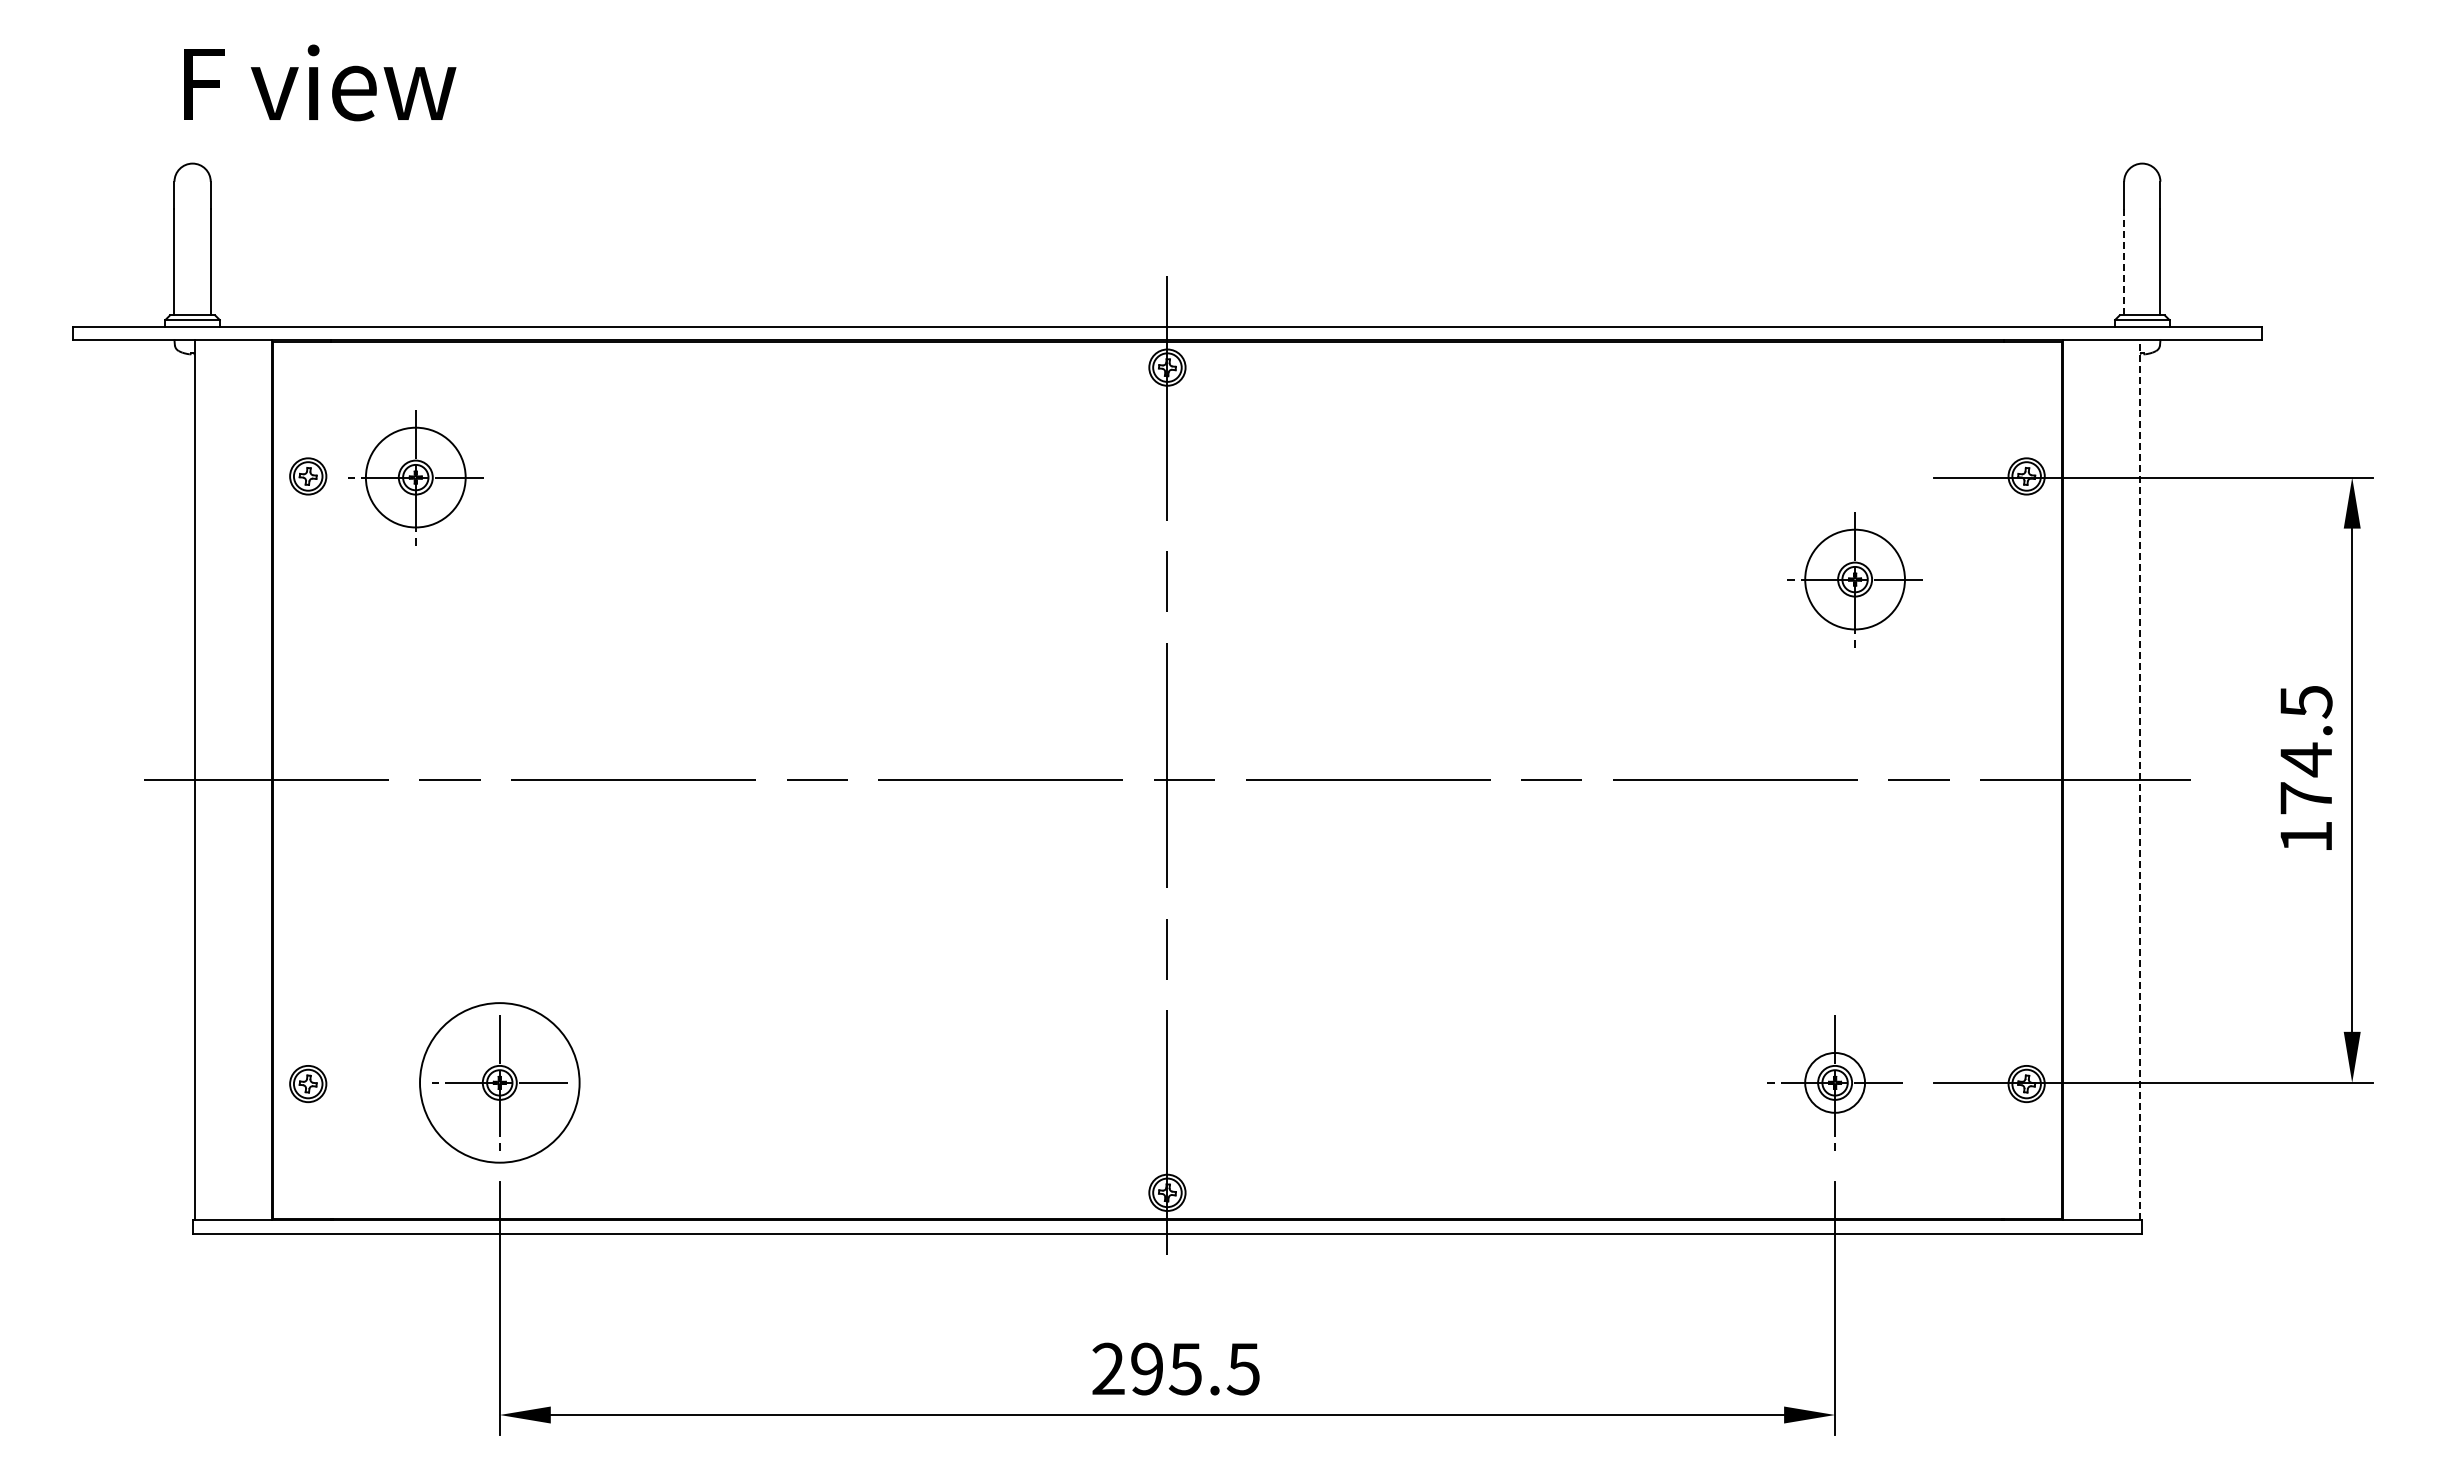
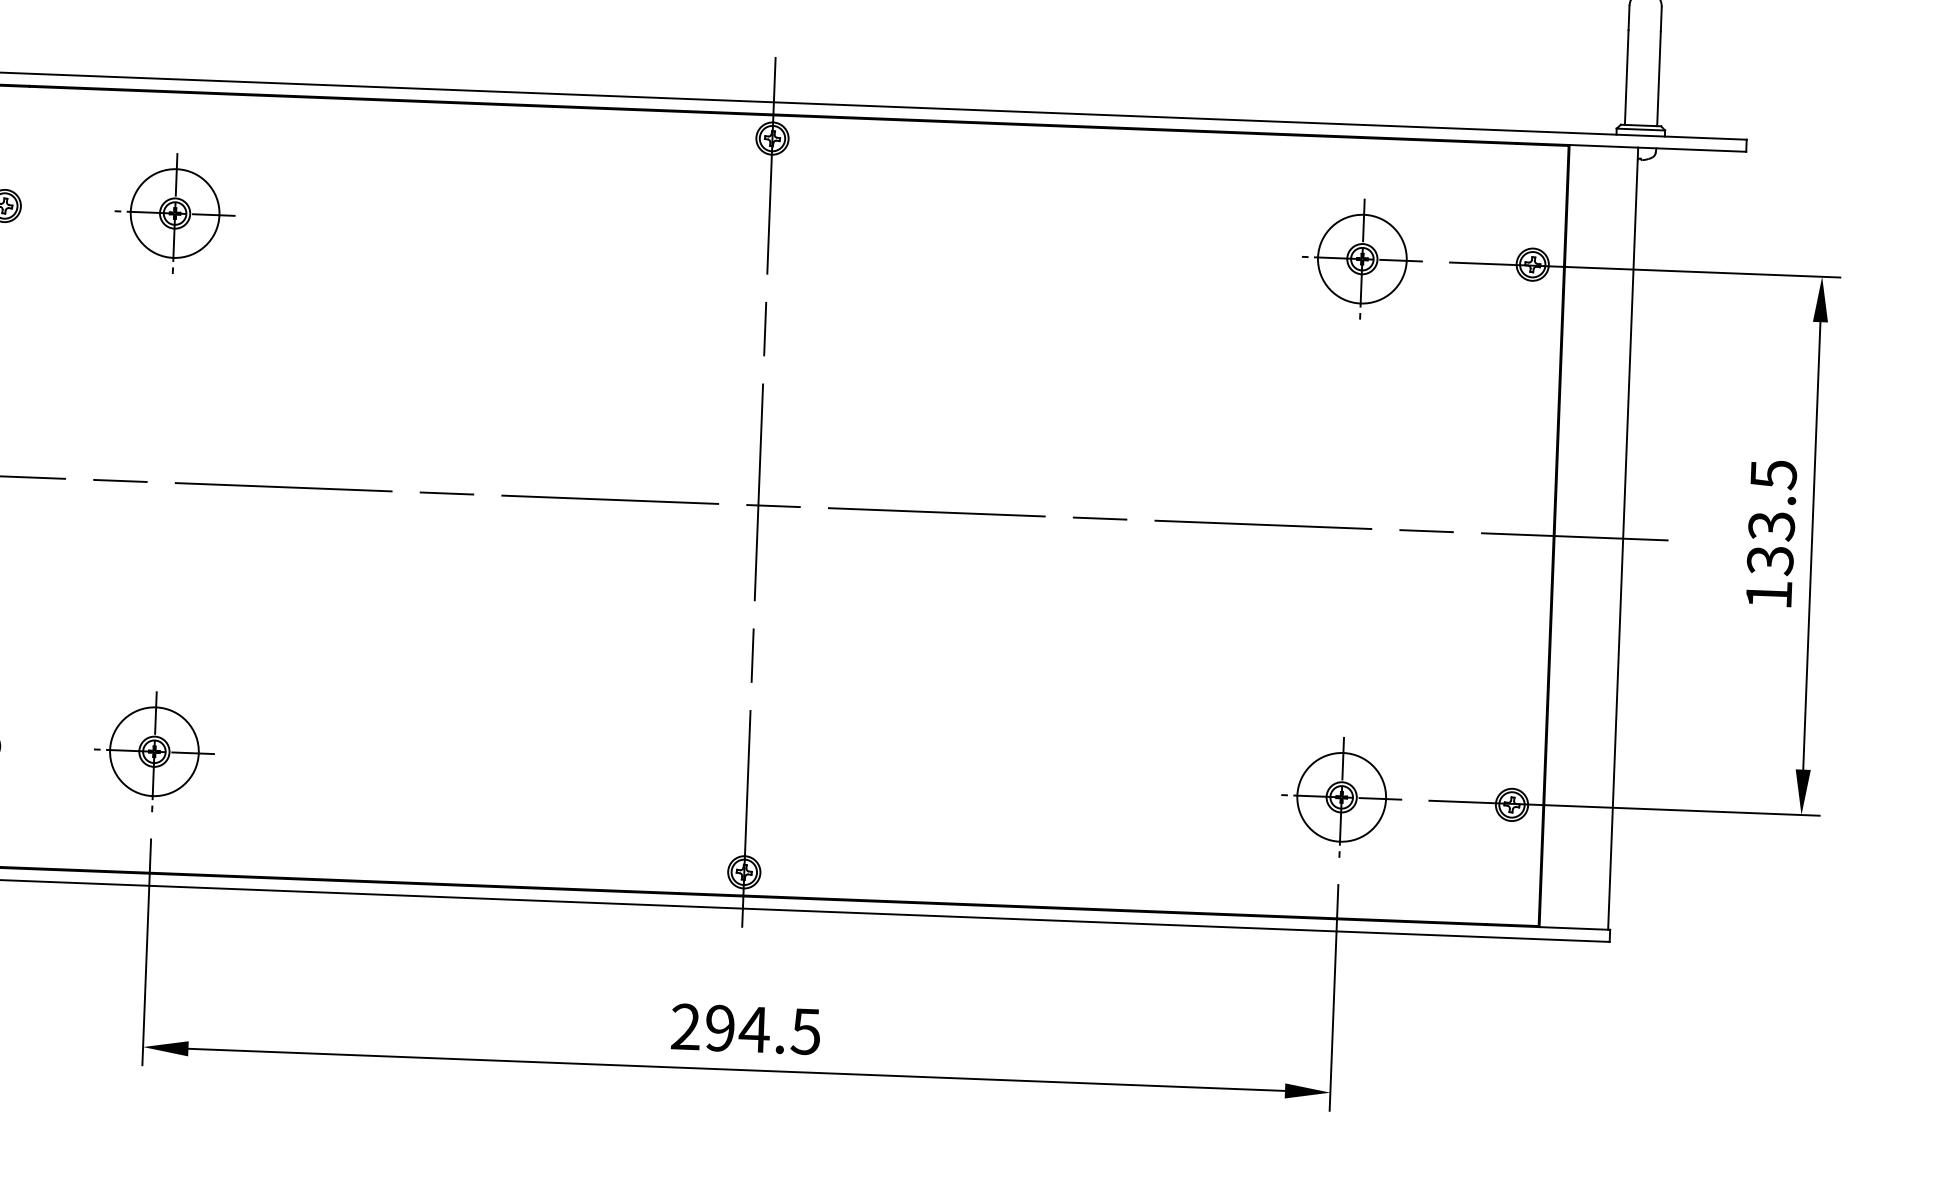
line: (2124, 261) -> (1627, 76), dashed -> solid
part: (415, 477) -> (174, 213), moved
part: (1854, 579) -> (1361, 259), moved
text: (2306, 778) -> (1771, 542), 174.5 -> 133.5
line: (2140, 780) -> (1623, 538), dashed -> solid
circle: (499, 1082) -> (154, 751), size x0.62
circle: (1834, 1082) -> (1341, 797), size x1.67
text: (1185, 1369) -> (754, 1030), 295.5 -> 294.5

